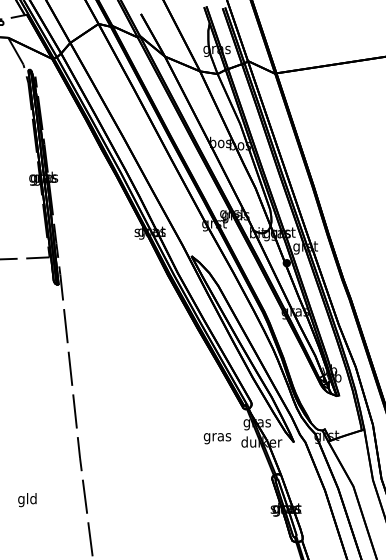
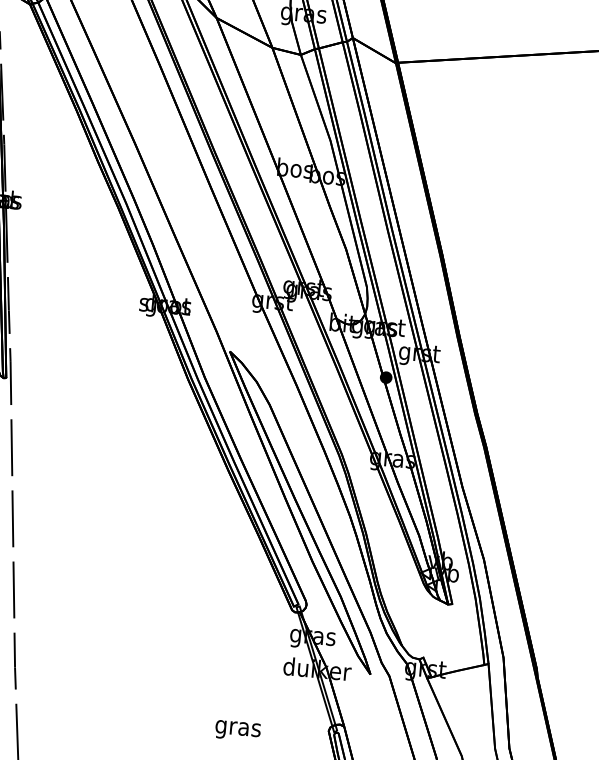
text: (217, 438) -> (237, 730), moved

